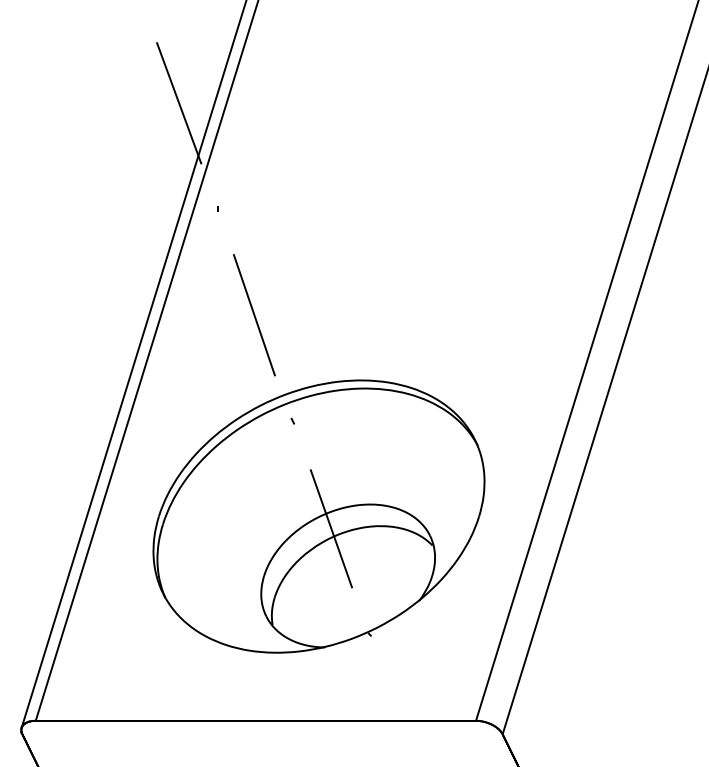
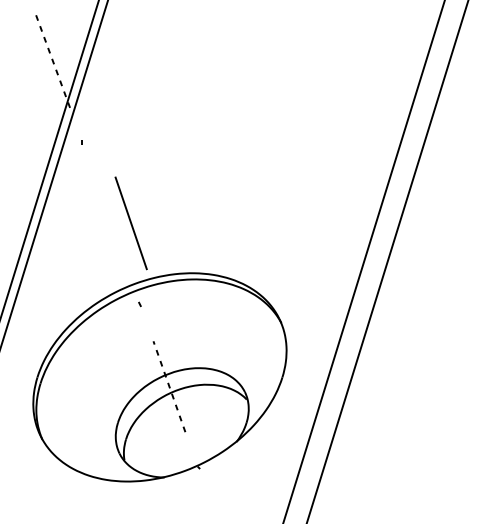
line: (179, 103) -> (53, 61), solid -> dashed
line: (254, 315) -> (131, 223), moved
line: (331, 528) -> (169, 386), solid -> dashed

